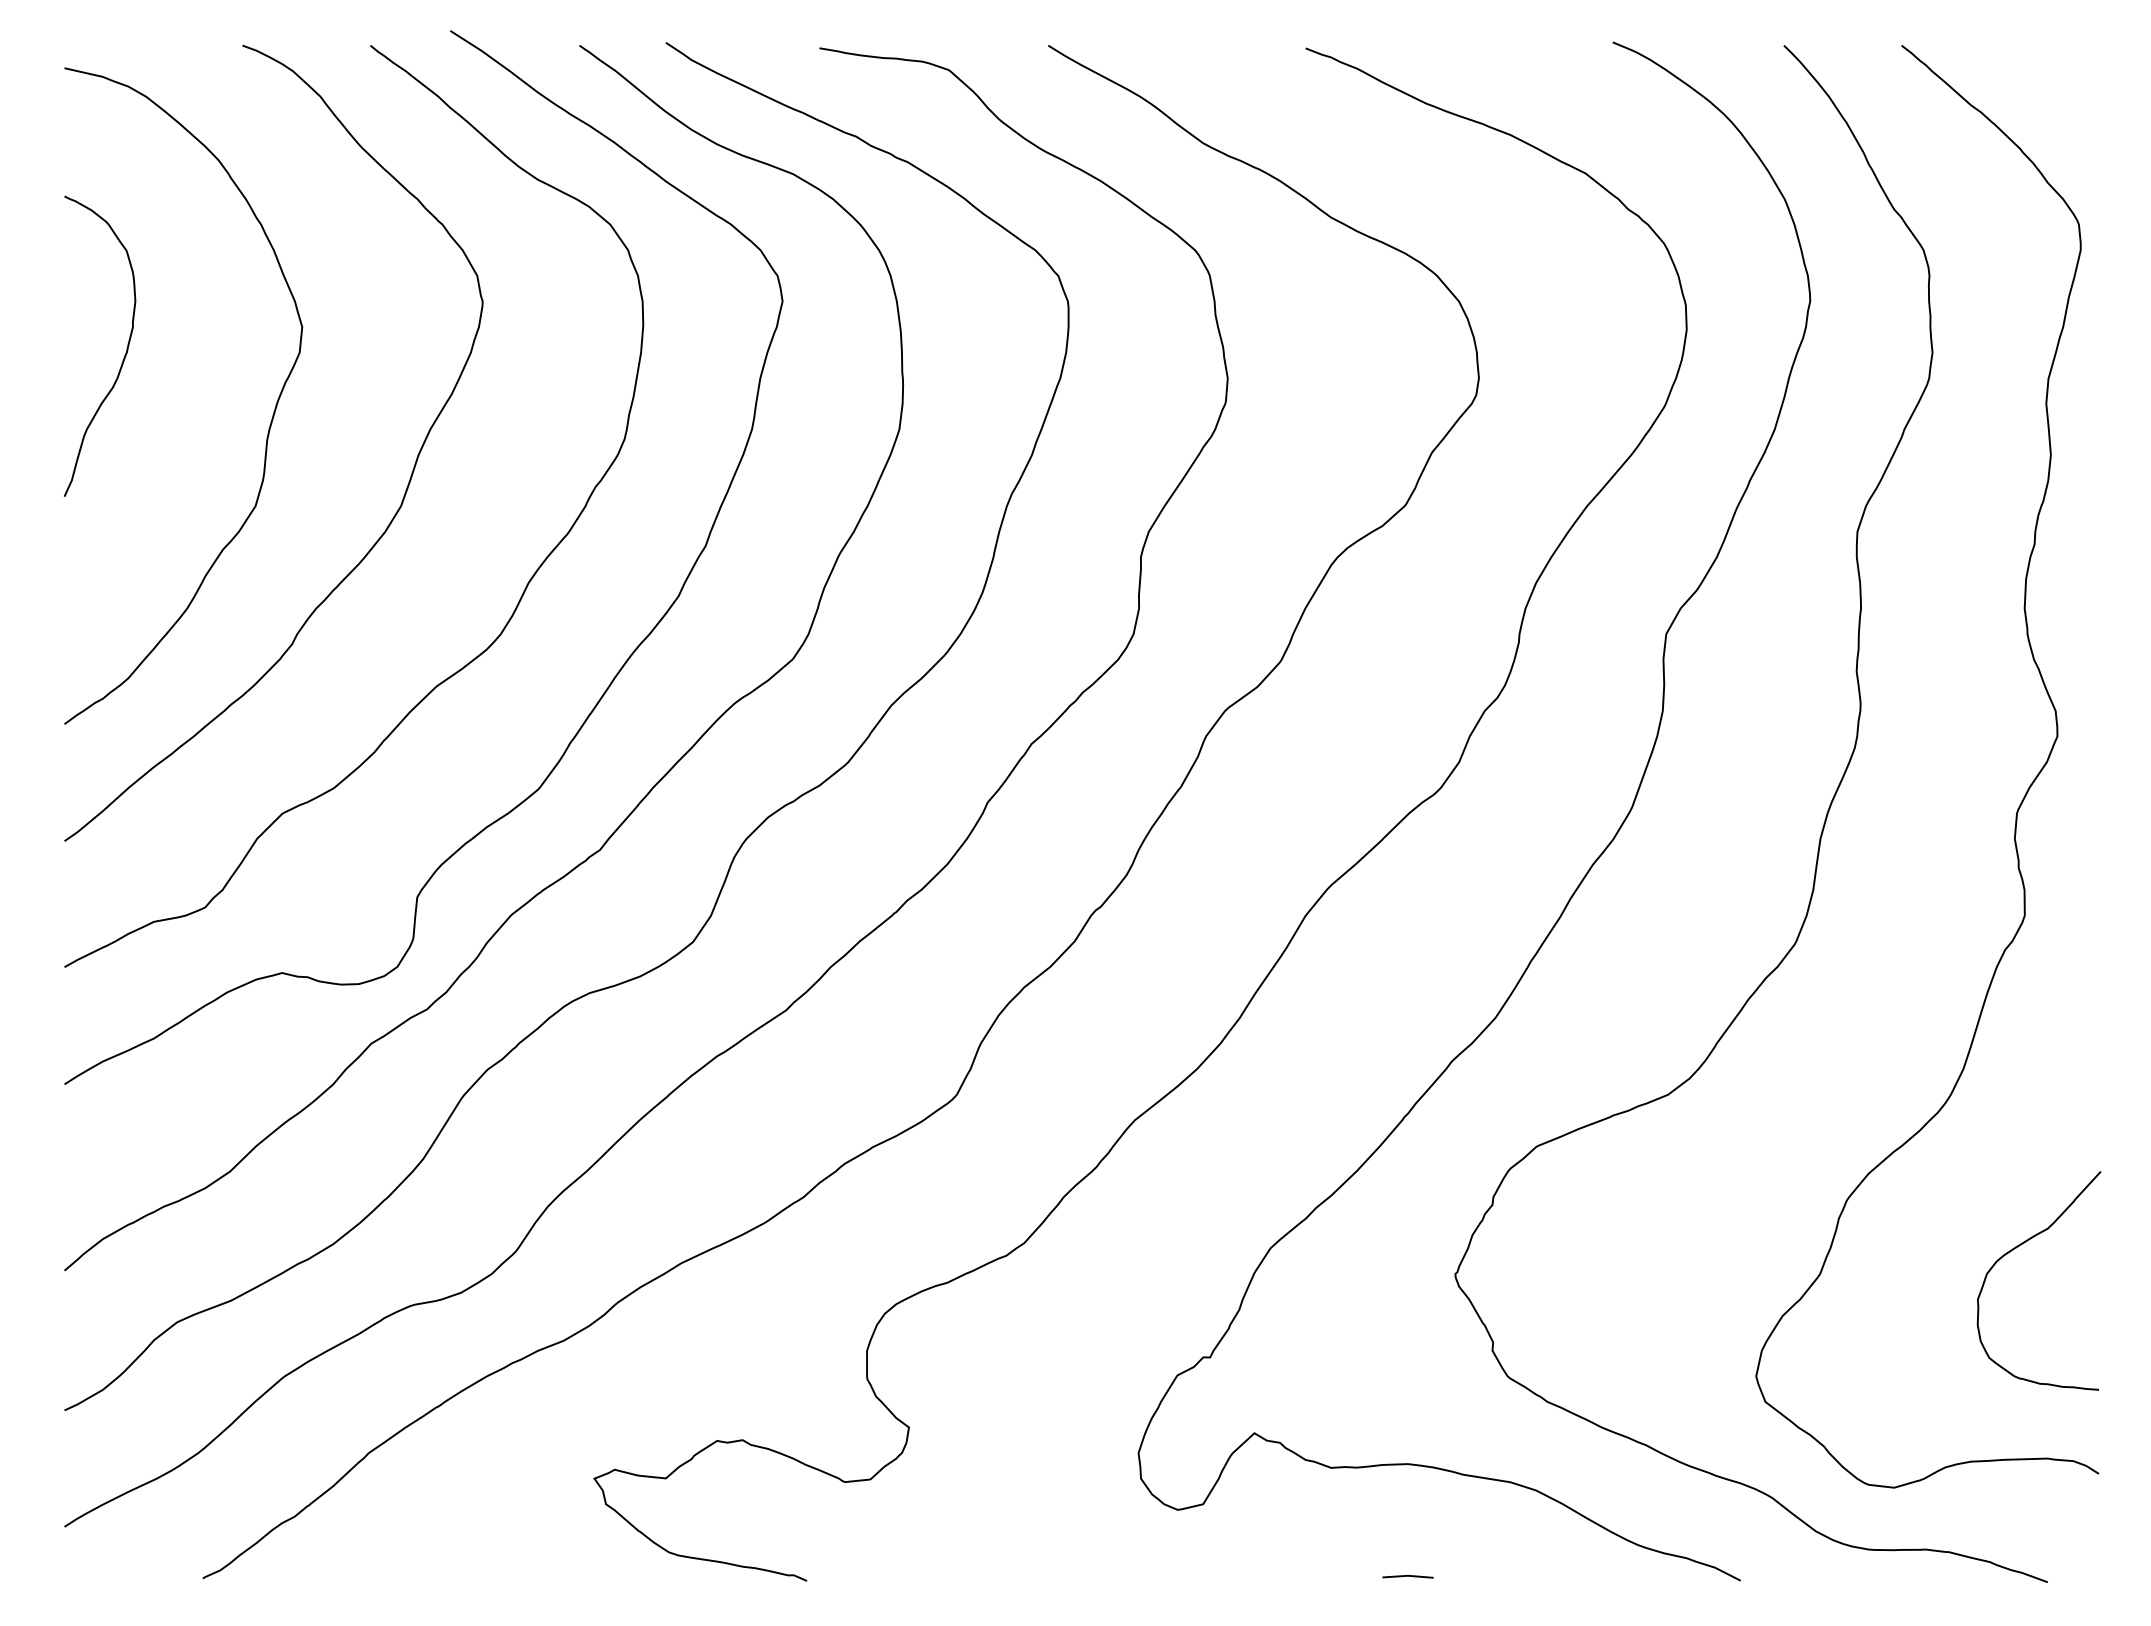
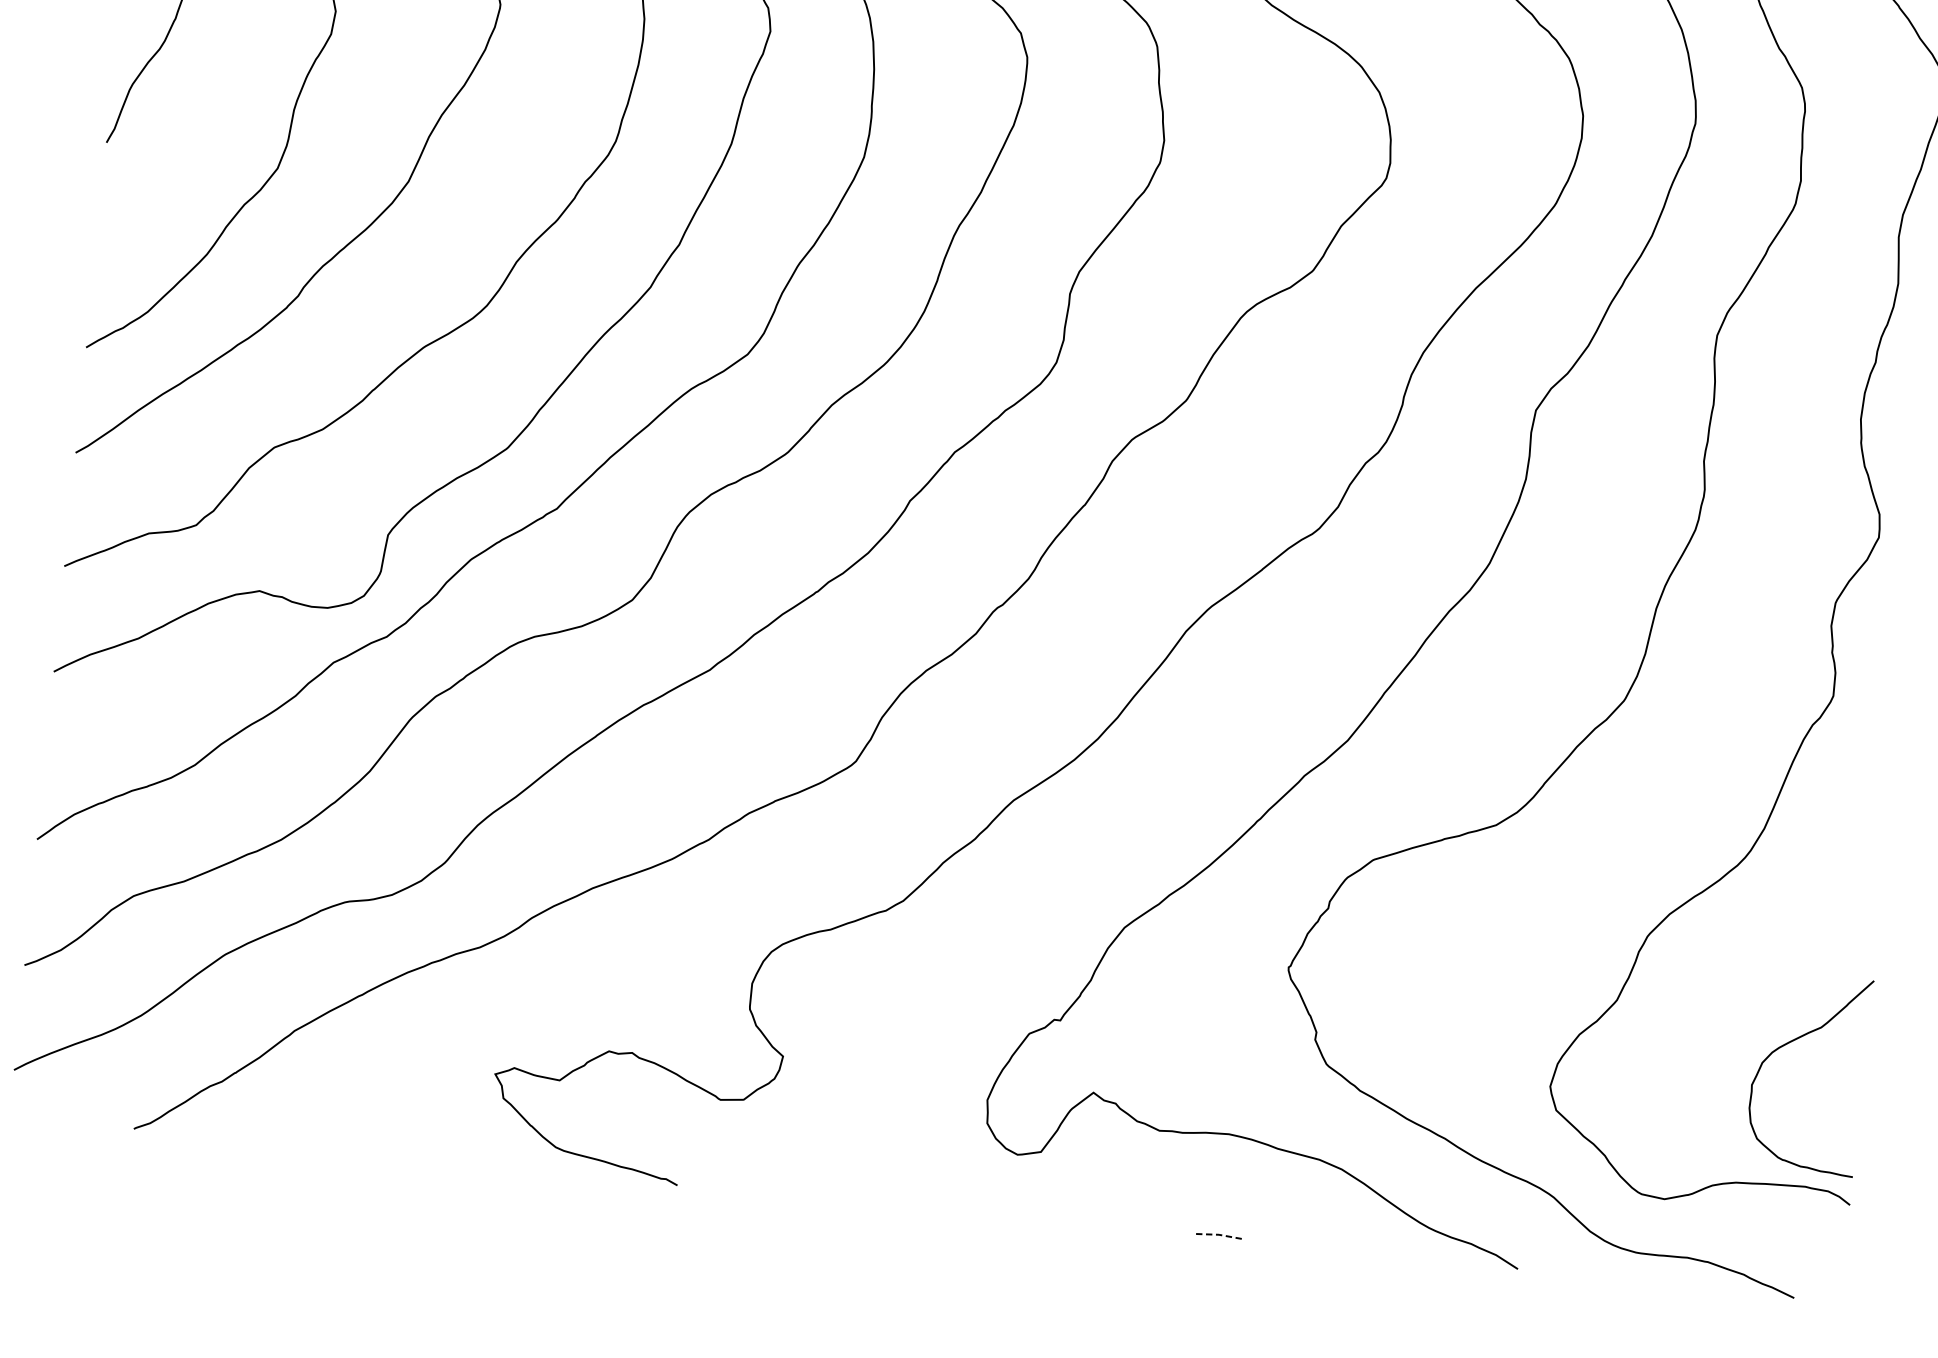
curve: (2016, 1248) -> (1791, 1042), moved
line: (1408, 1575) -> (1219, 1234), solid -> dashed

